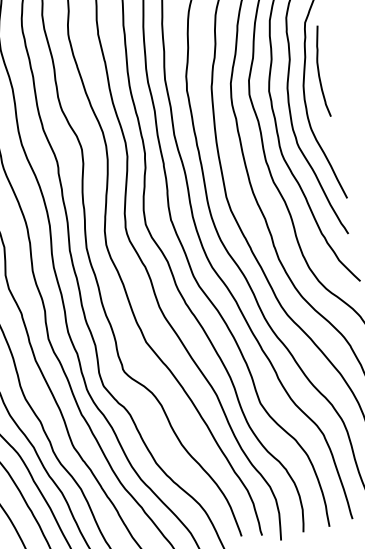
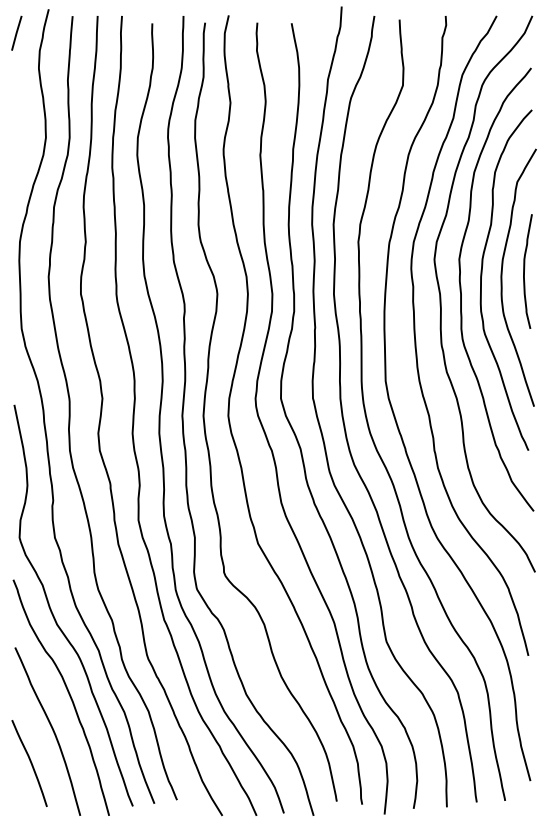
curve: (318, 71) -> (524, 271), moved

